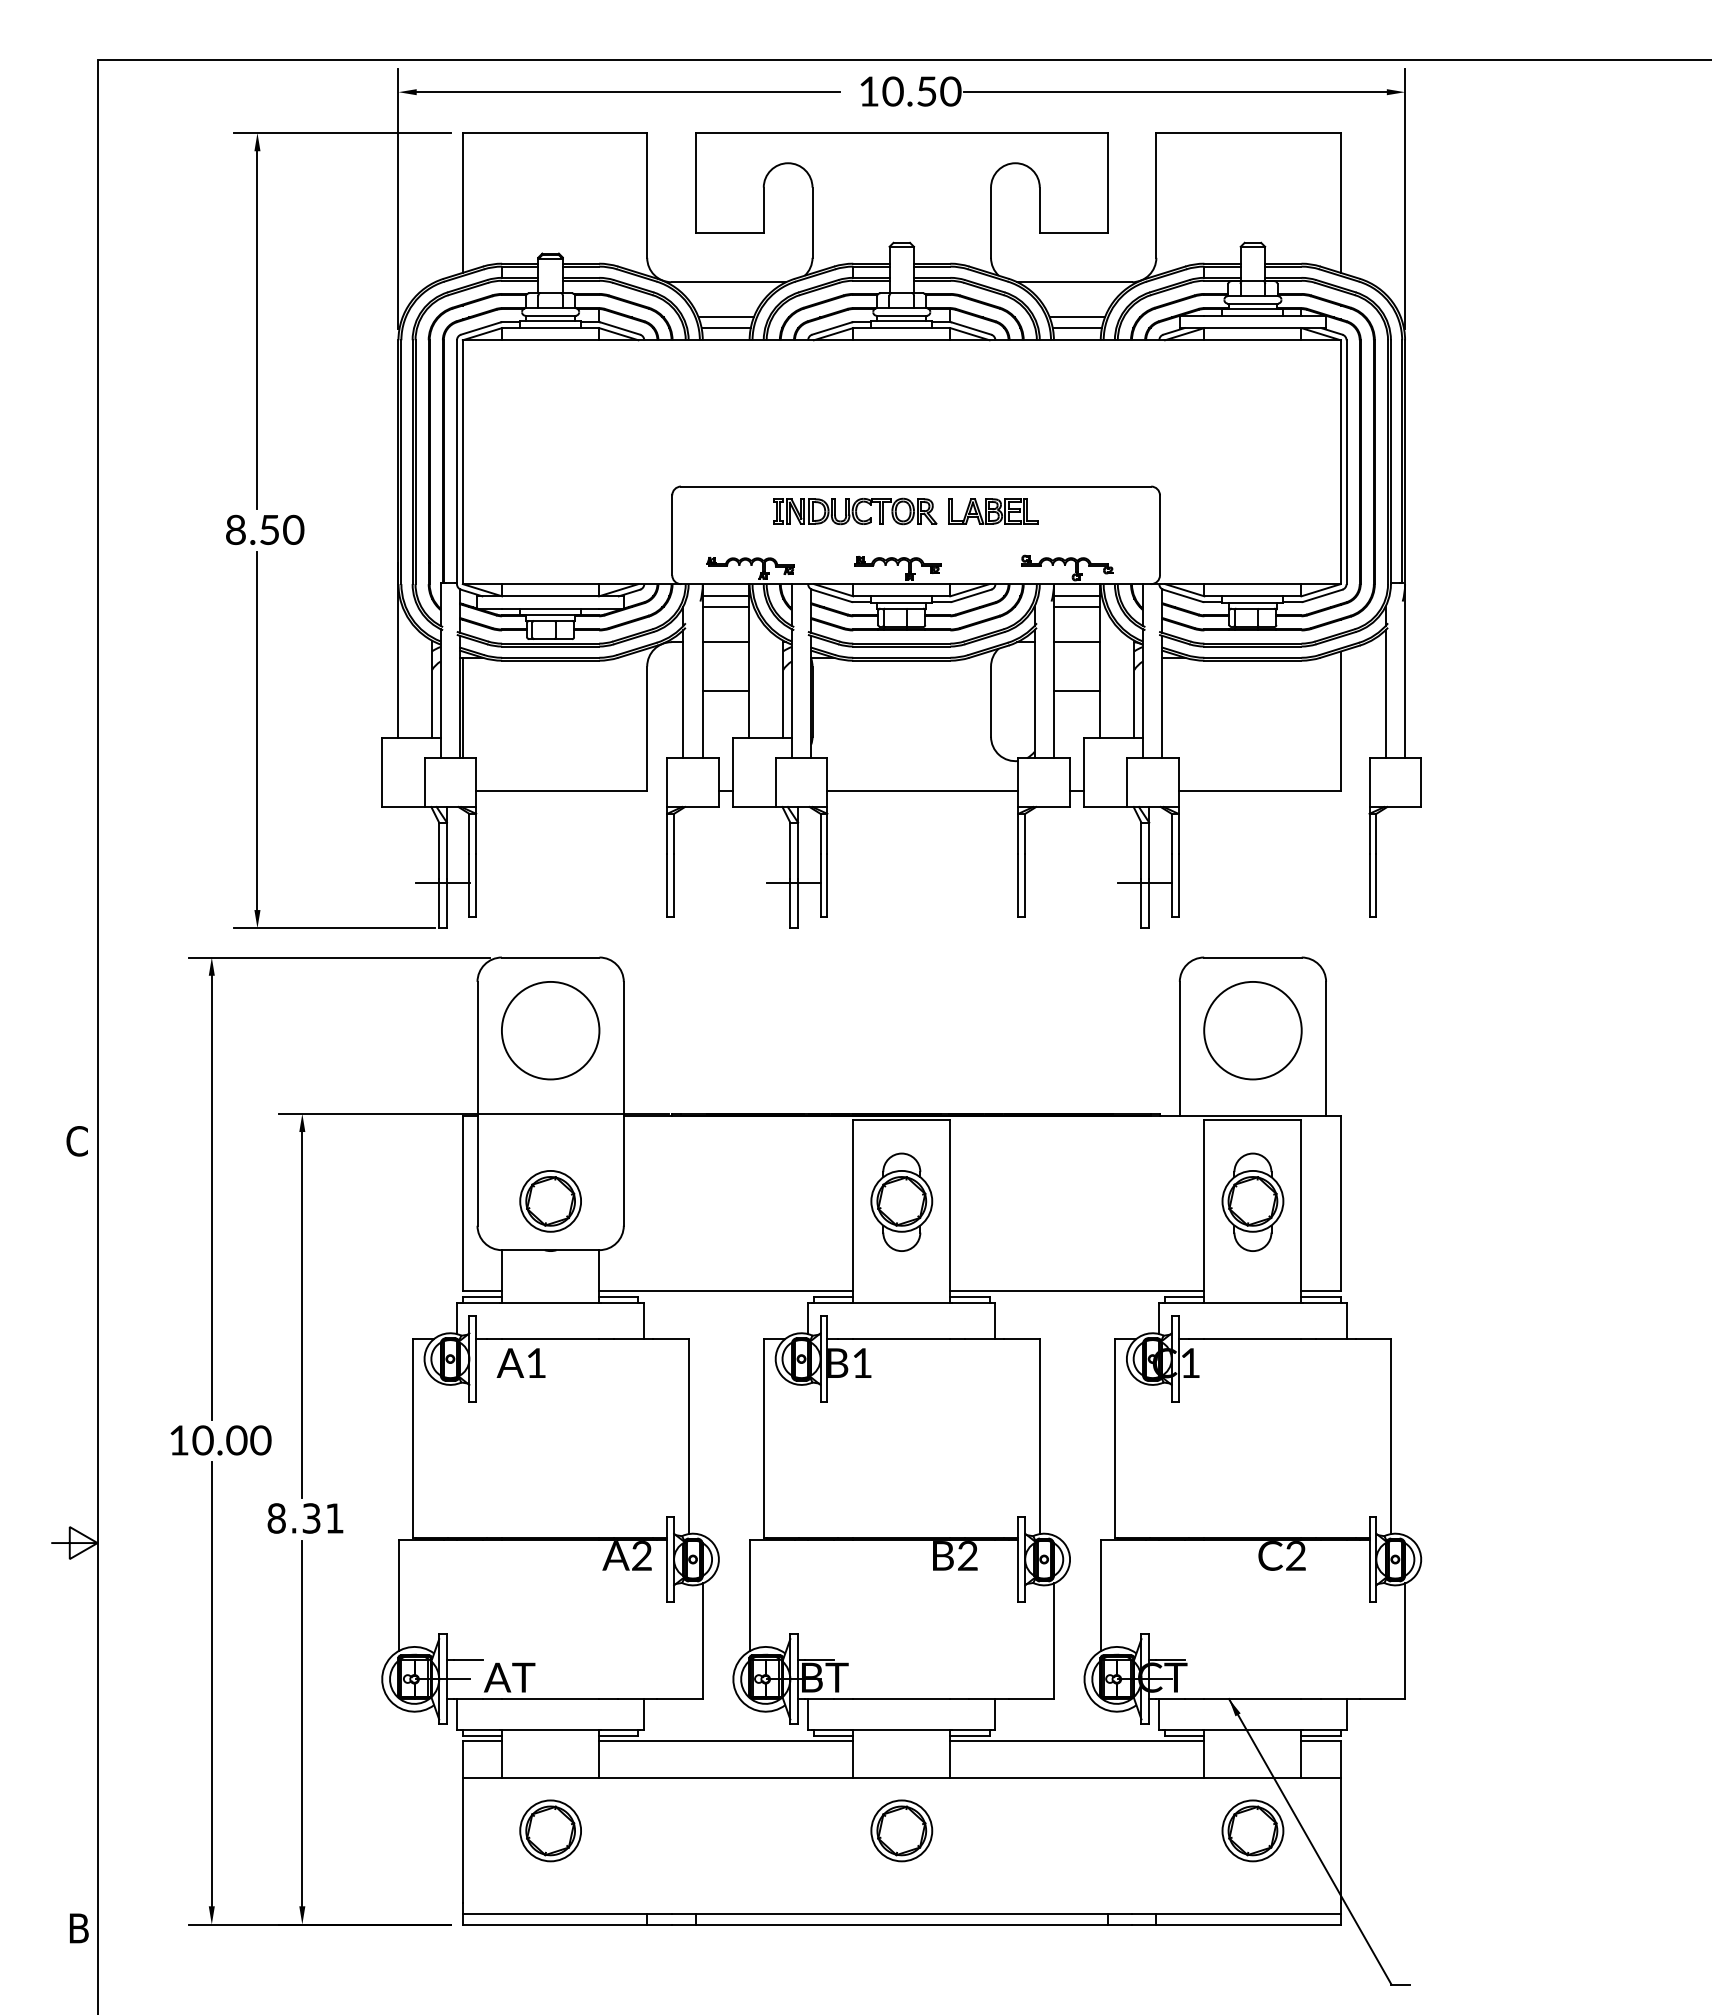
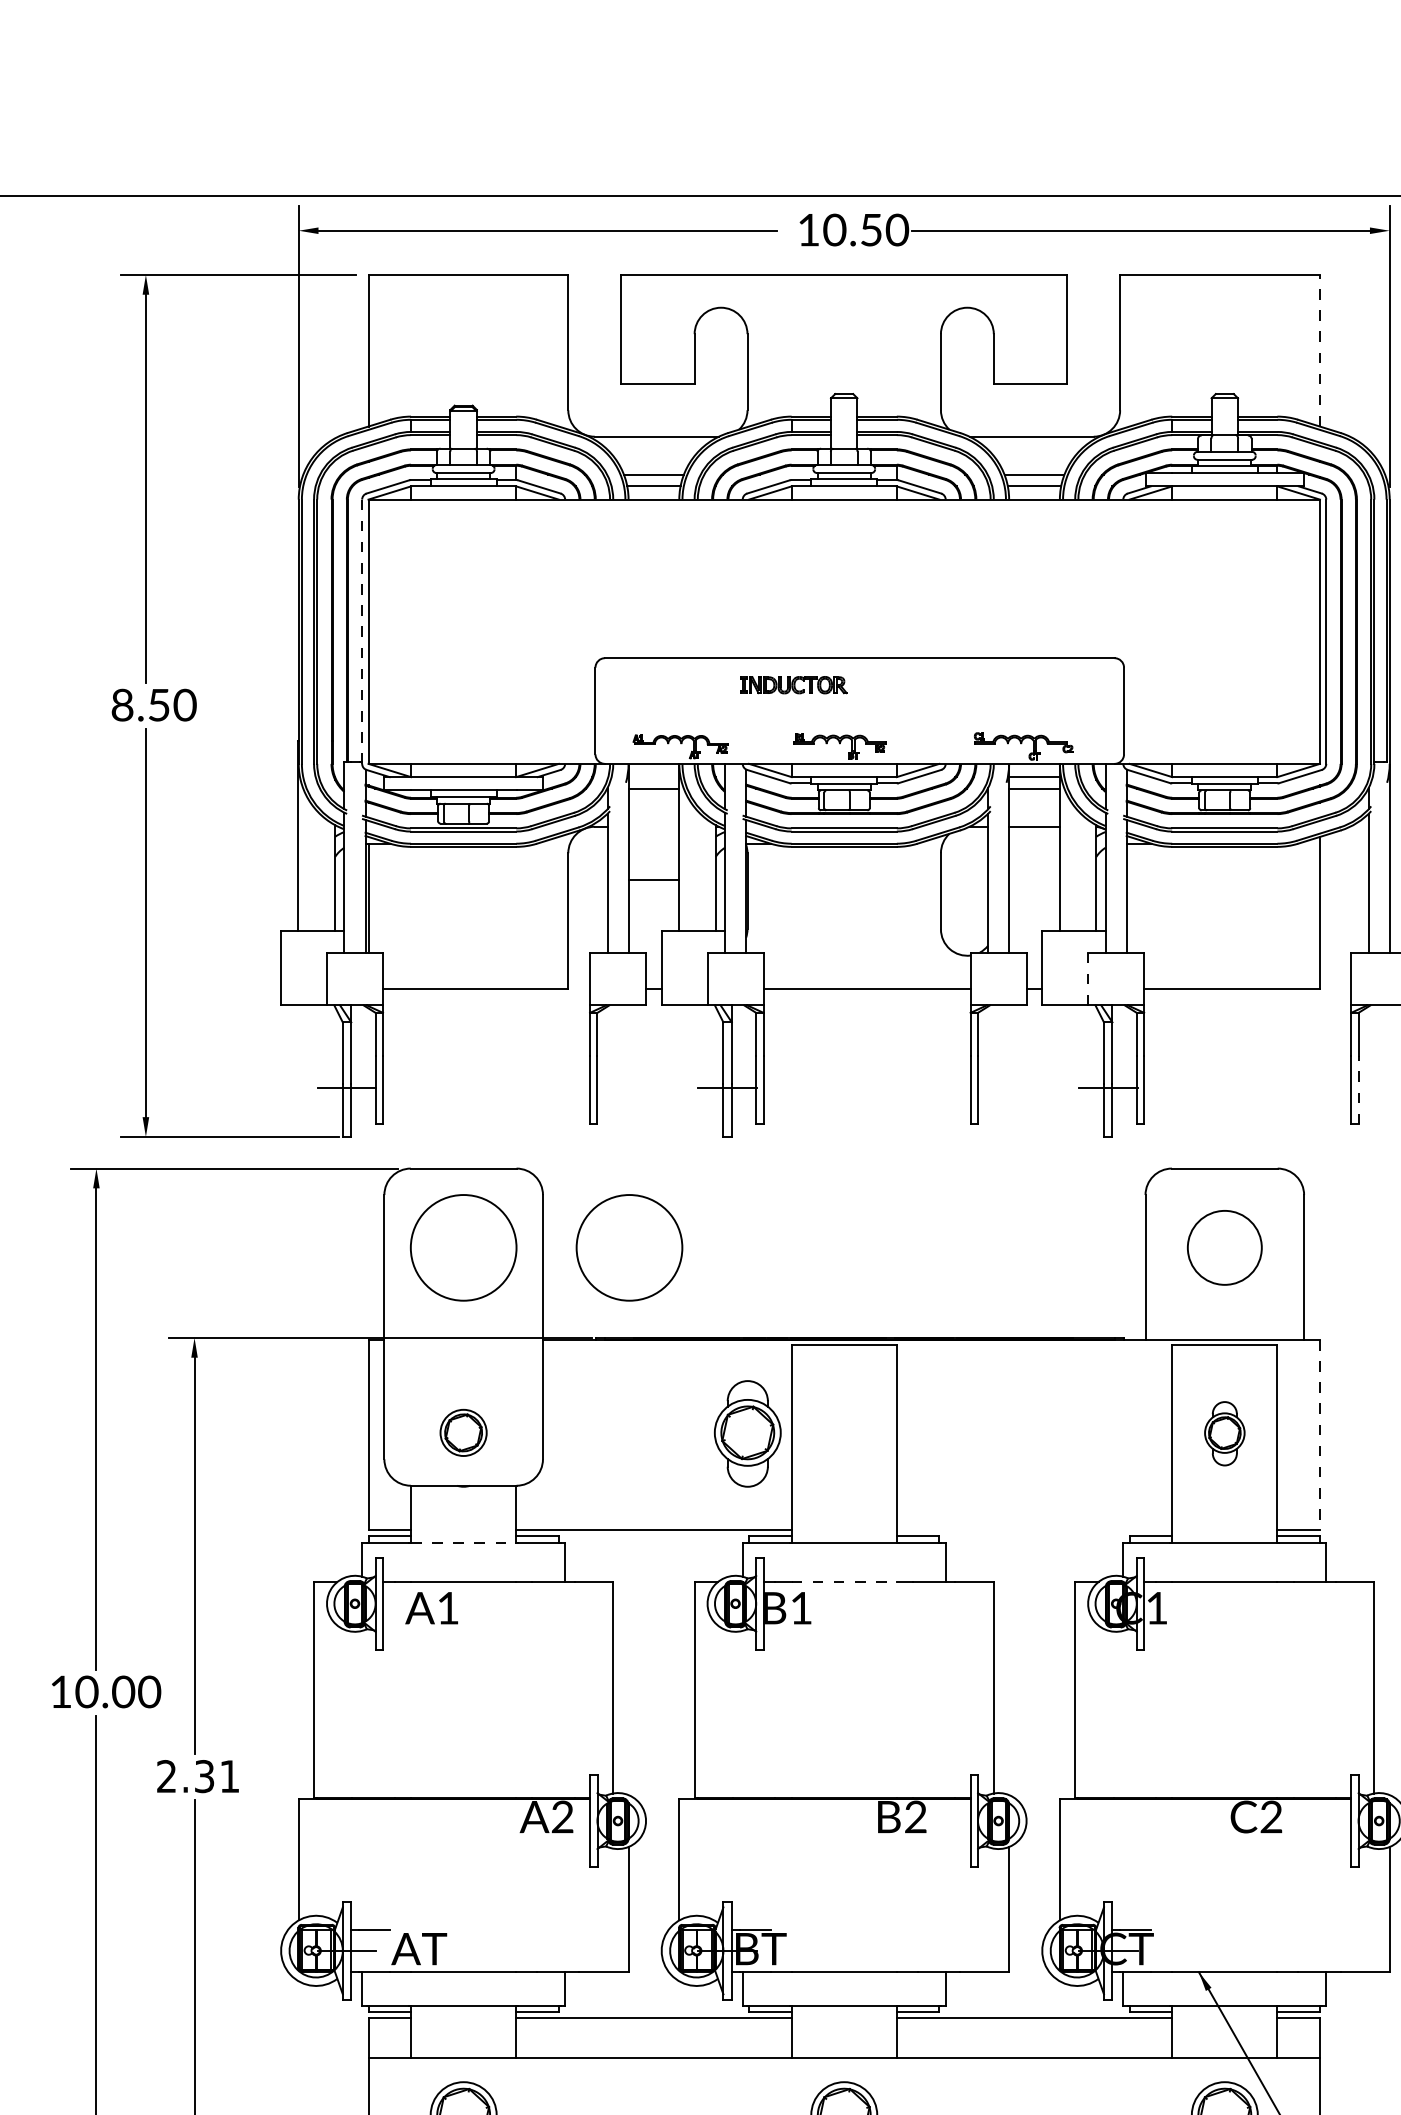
line: (1340, 202) -> (1319, 350), solid -> dashed
line: (457, 462) -> (362, 632), solid -> dashed
part: (855, 511) -> (794, 685), size x0.6
part: (993, 511) -> (943, 685), removed
line: (725, 596) -> (653, 777), removed
line: (725, 642) -> (653, 827), removed
line: (1076, 690) -> (1033, 879), removed
line: (1126, 782) -> (1087, 978), solid -> dashed
line: (1376, 884) -> (1358, 1089), solid -> dashed
circle: (703, 1030) -> (629, 1247), added
circle: (1252, 1030) -> (1224, 1247), size x0.7
part: (550, 1201) -> (463, 1433), size x0.7
part: (901, 1201) -> (747, 1433), moved
part: (1252, 1201) -> (1224, 1433), size x0.6
line: (1340, 1203) -> (1319, 1435), solid -> dashed
line: (1077, 1291) -> (1034, 1530), removed
line: (550, 1302) -> (463, 1542), solid -> dashed
line: (901, 1339) -> (843, 1582), solid -> dashed
text: (276, 1518) -> (166, 1776), 8.31 -> 2.31

